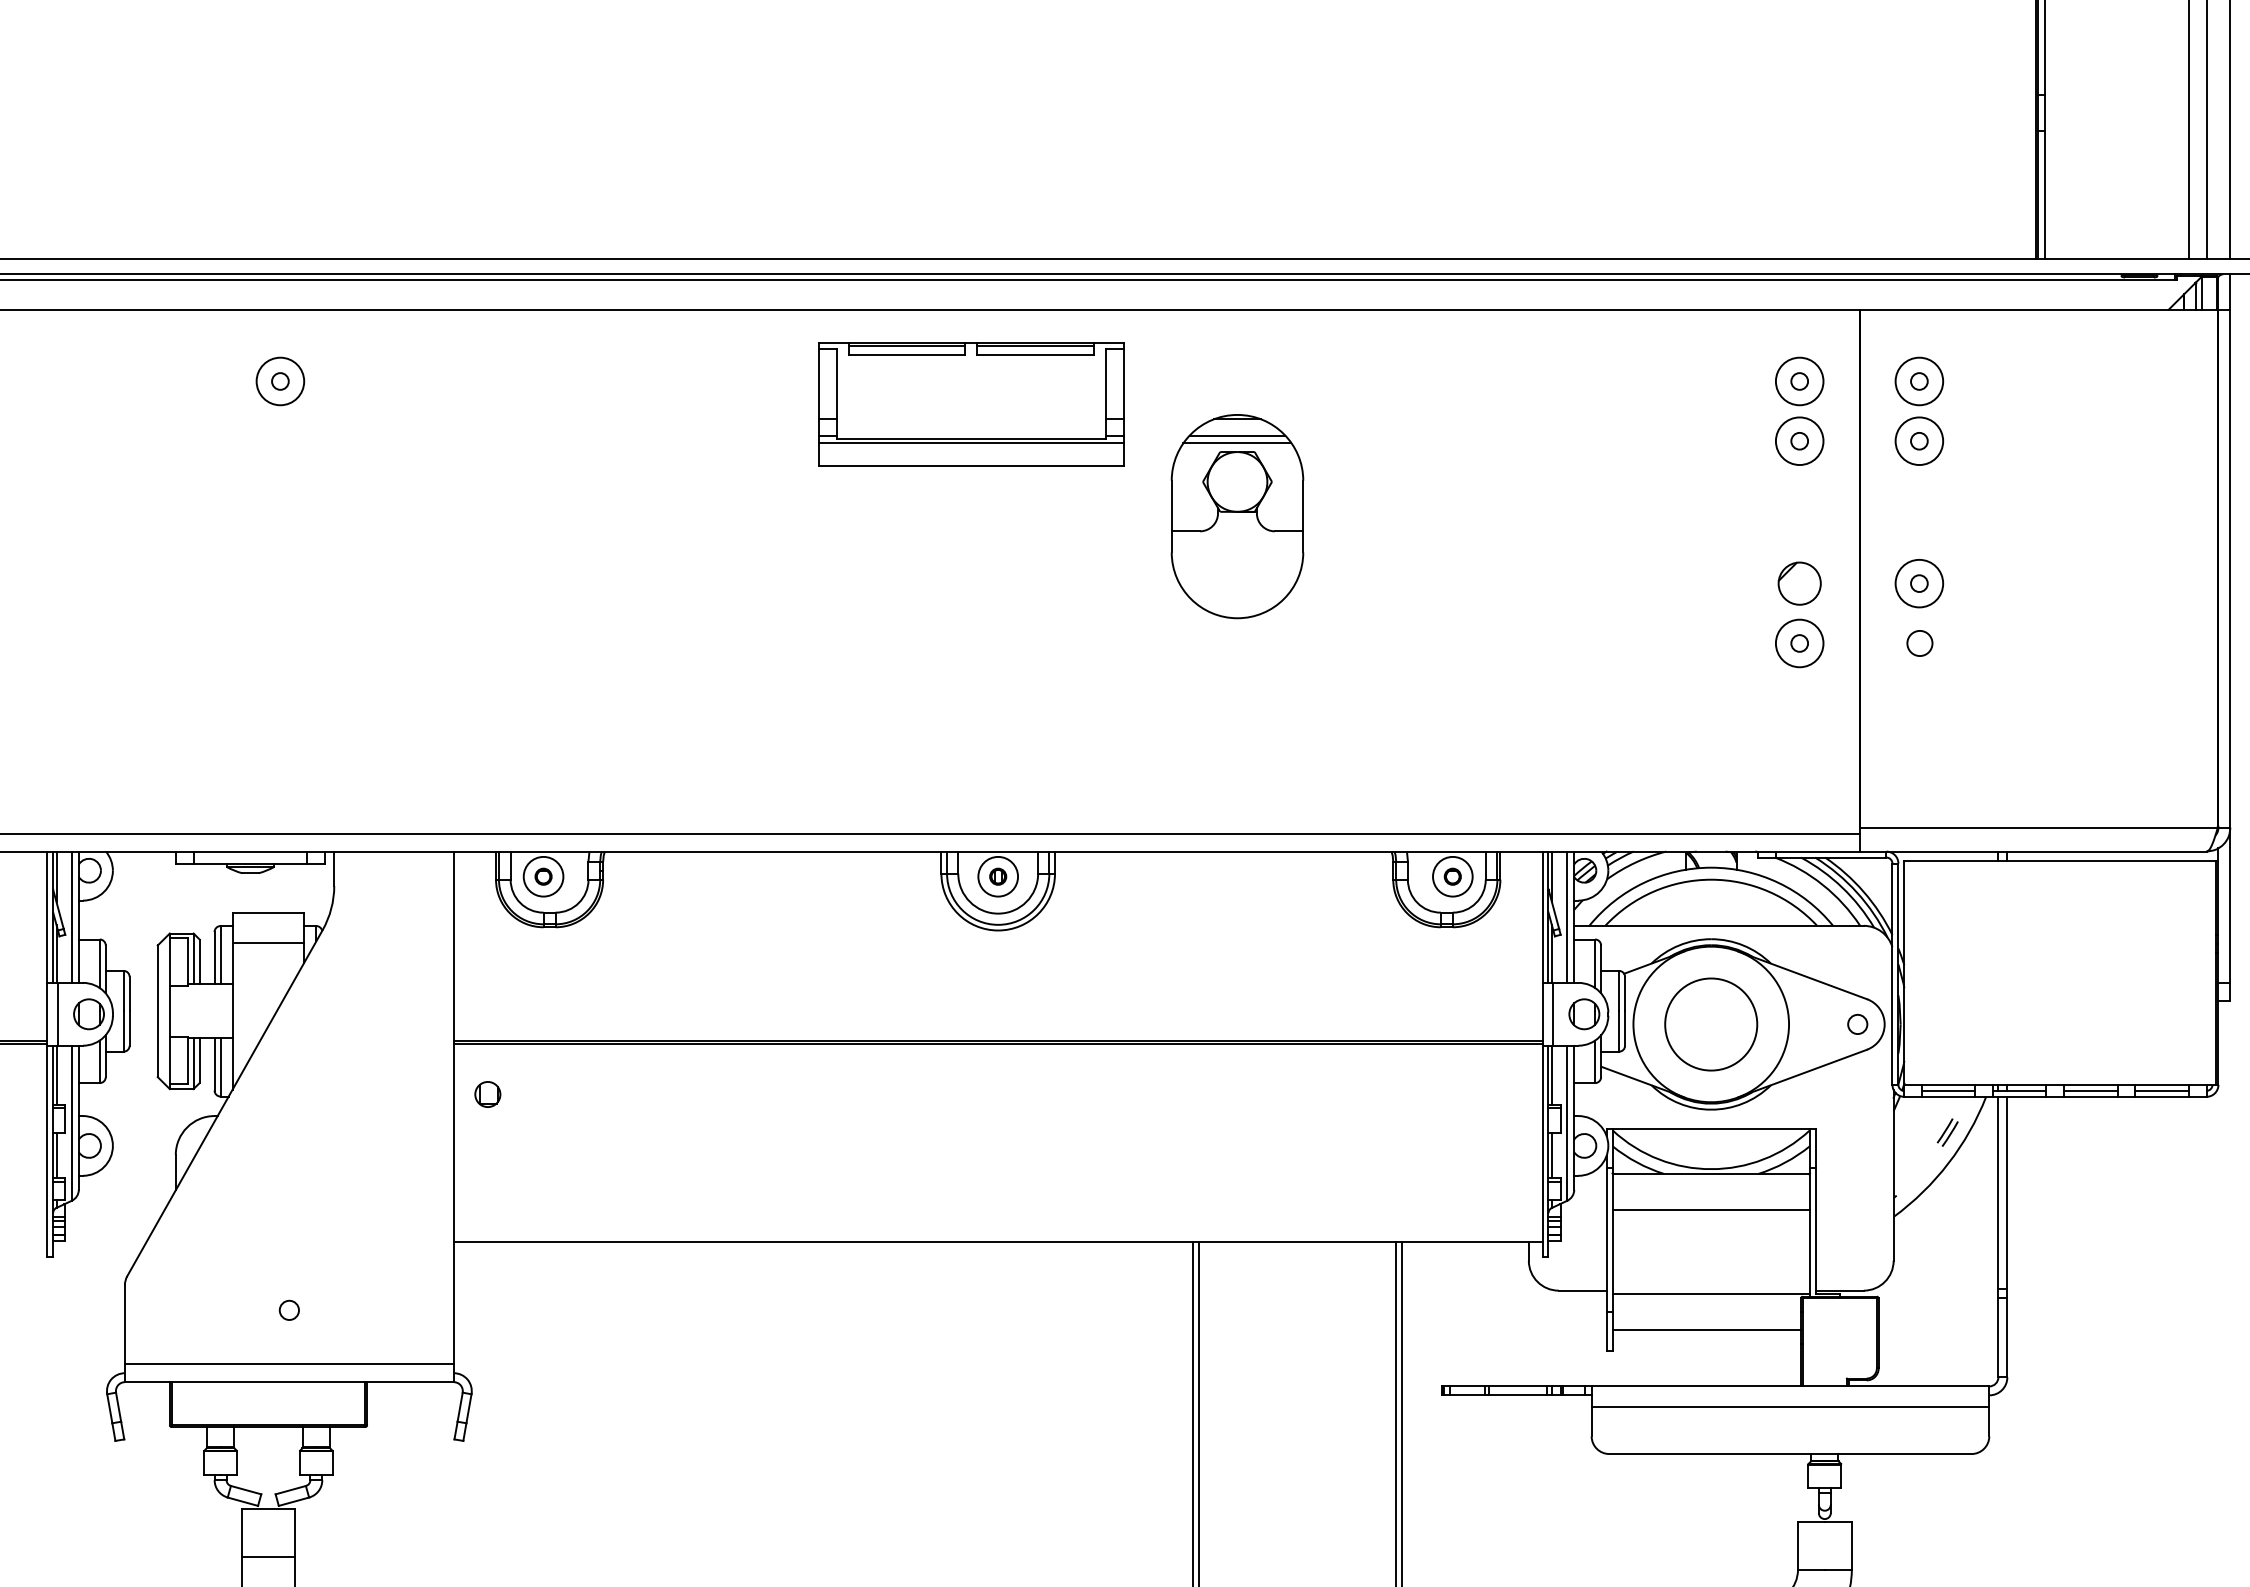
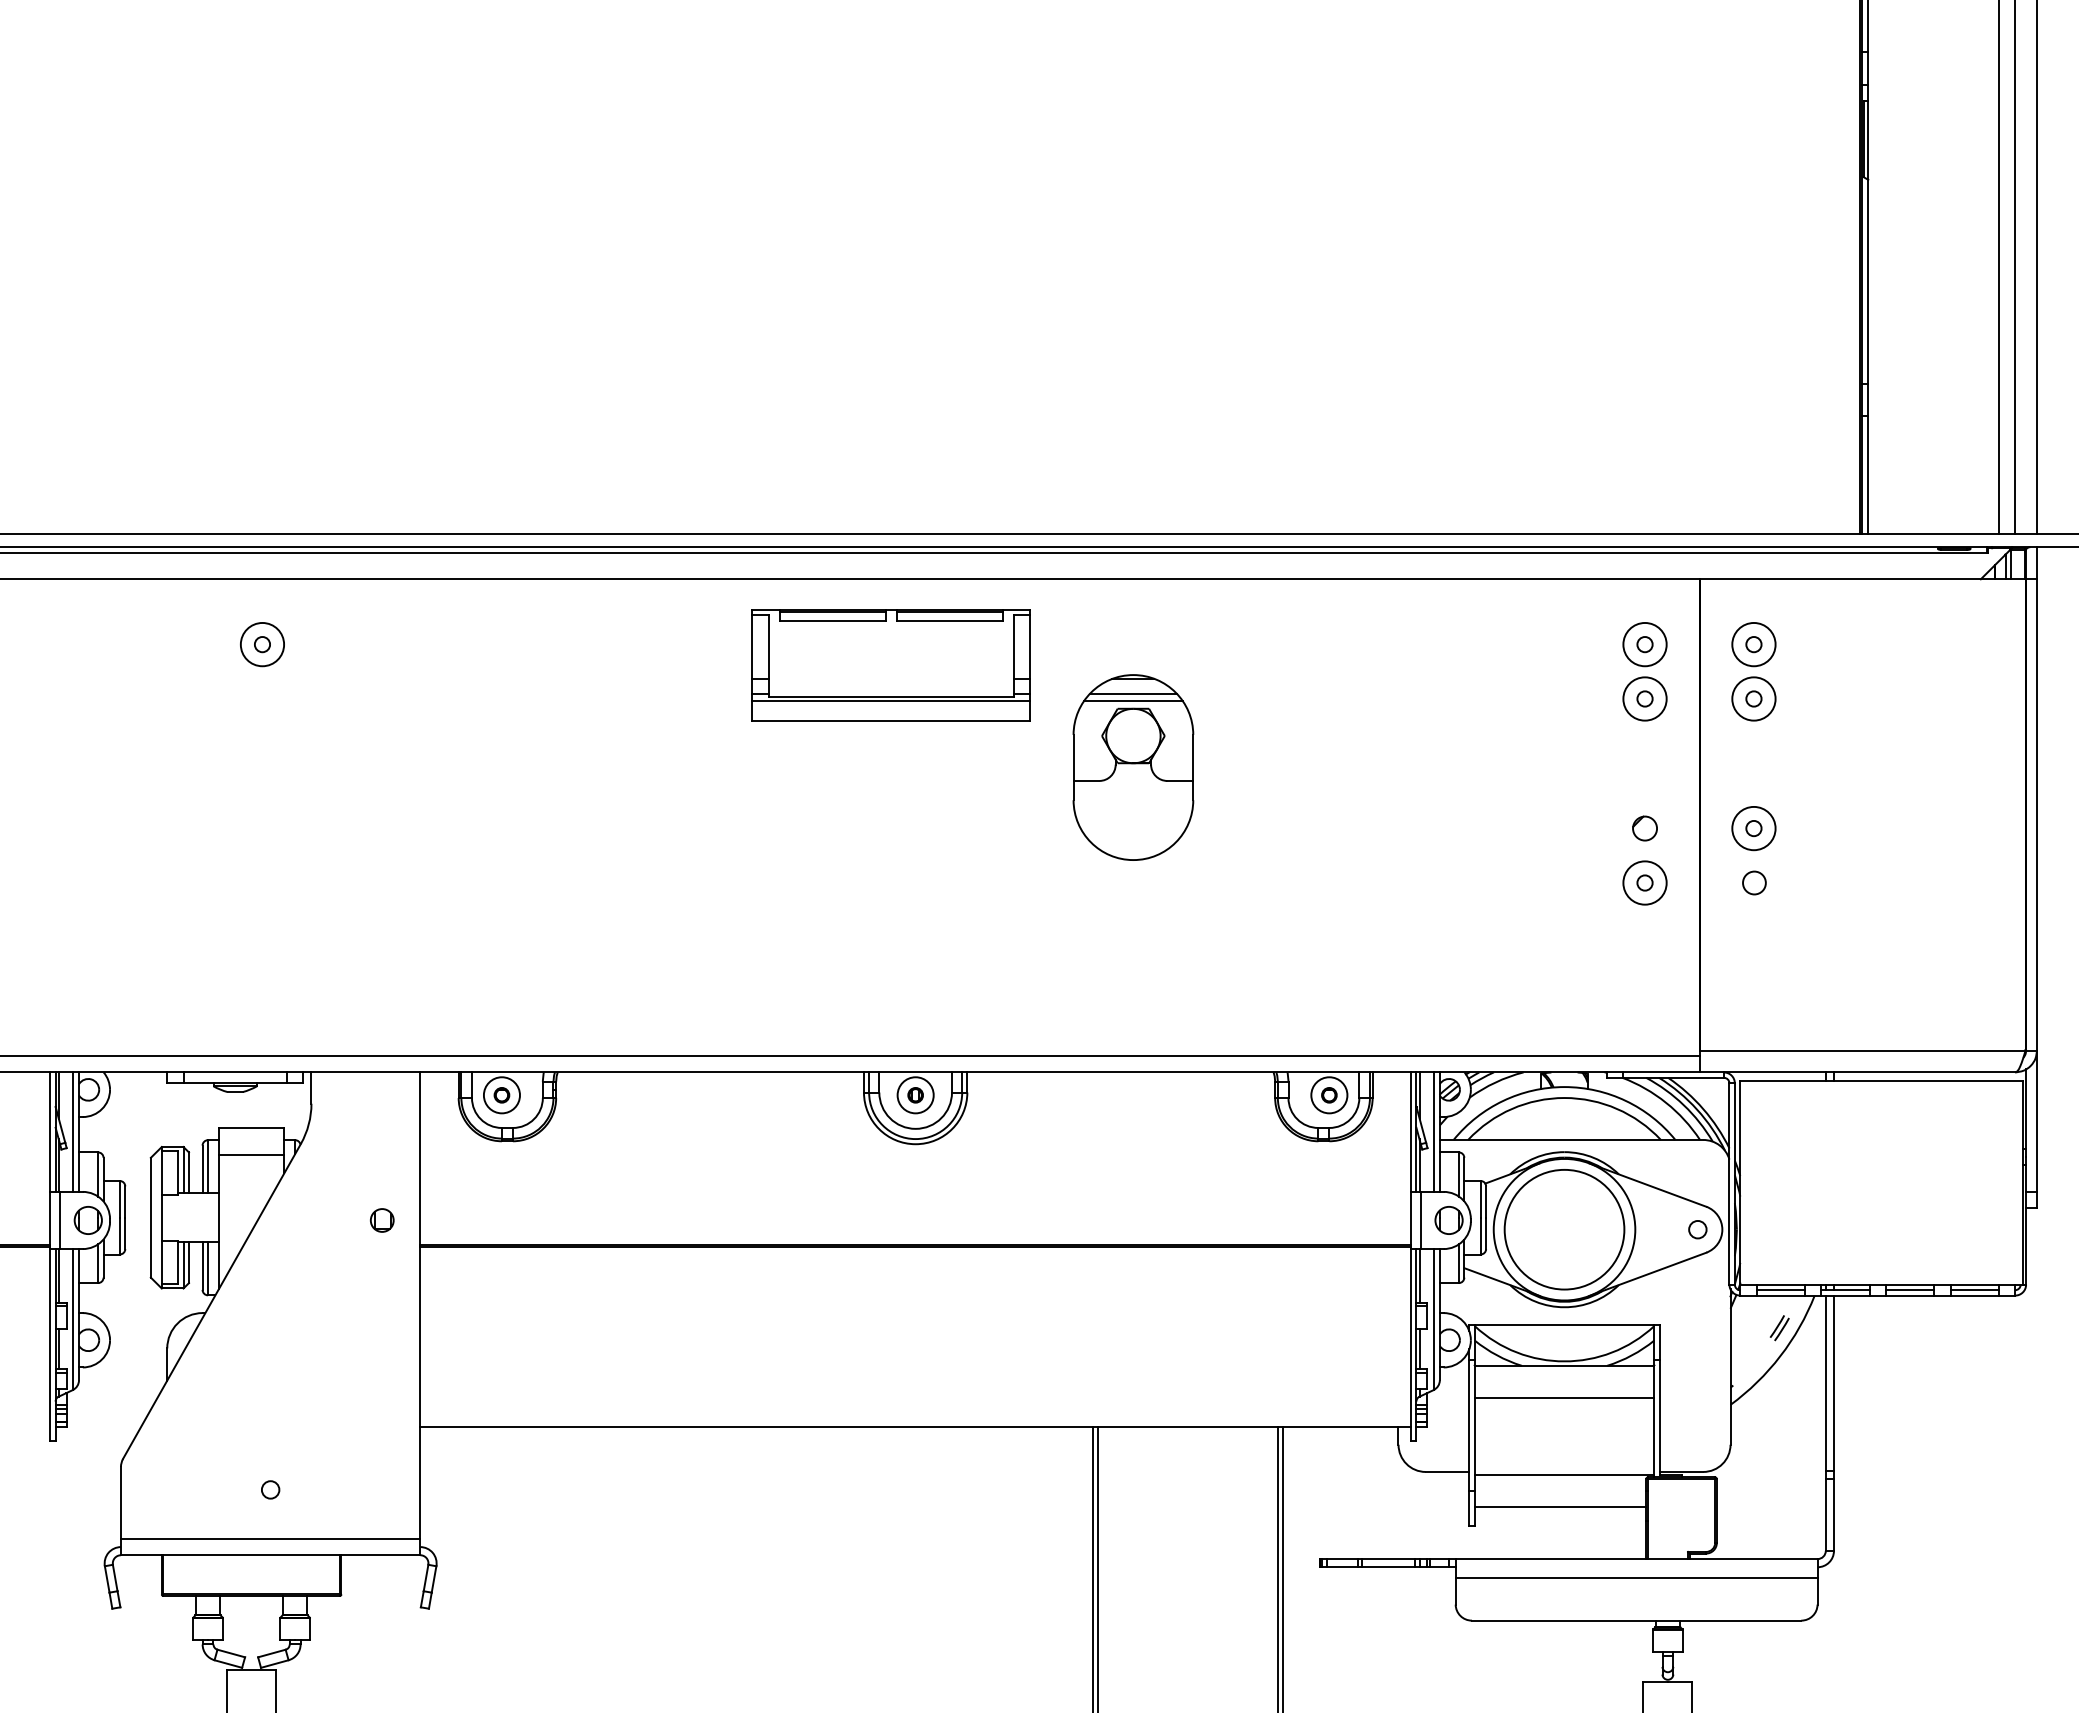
circle: (1799, 583) -> (1644, 828), size x0.62
circle: (1711, 1024) -> (1564, 1229), size x1.43
part: (488, 1094) -> (382, 1220), moved

